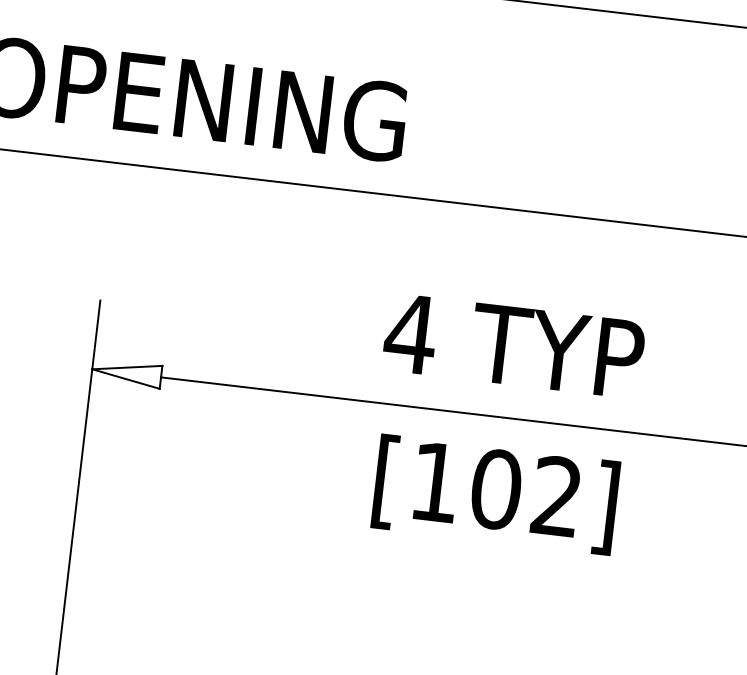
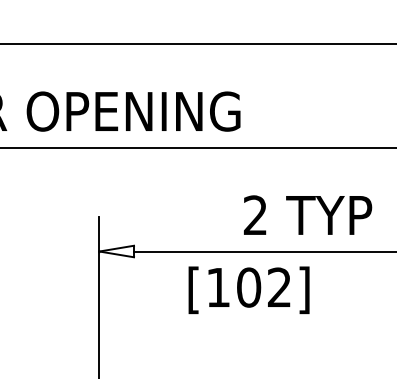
text: (411, 332) -> (255, 214), 4 -> 2
text: (494, 493) -> (248, 289), moved

